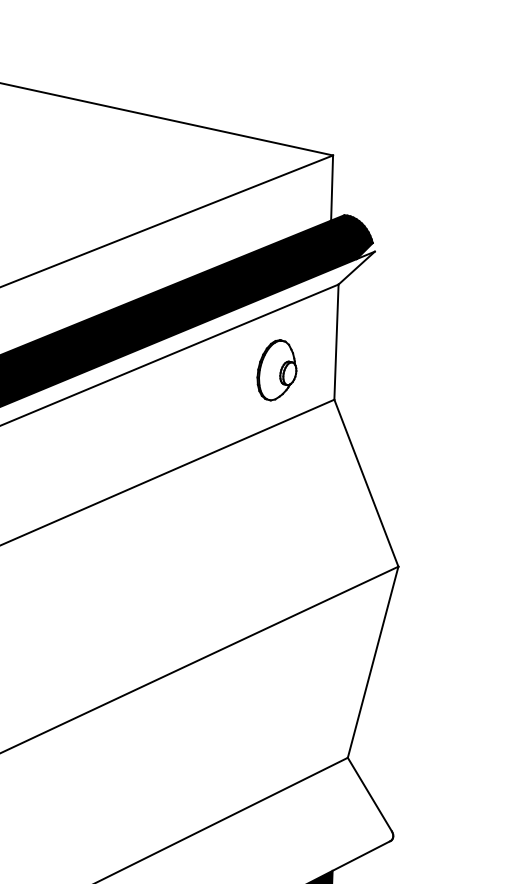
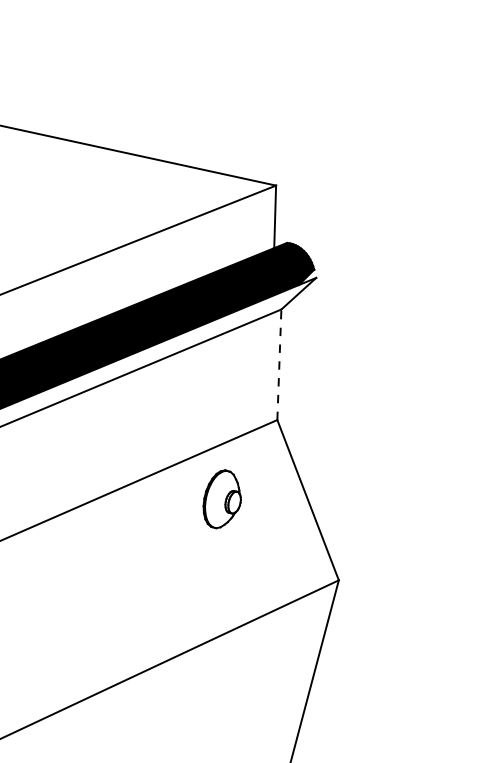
line: (336, 342) -> (279, 365), solid -> dashed
part: (276, 370) -> (221, 499), moved

